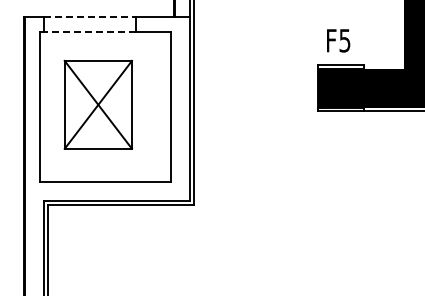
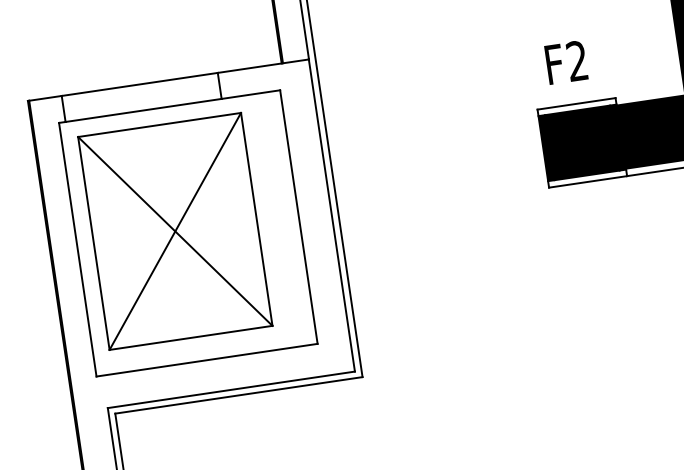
line: (90, 16) -> (139, 83), dashed -> solid
line: (89, 32) -> (142, 111), dashed -> solid
text: (344, 40) -> (576, 60), F5 -> F2
part: (98, 104) -> (175, 230), size x1.43

